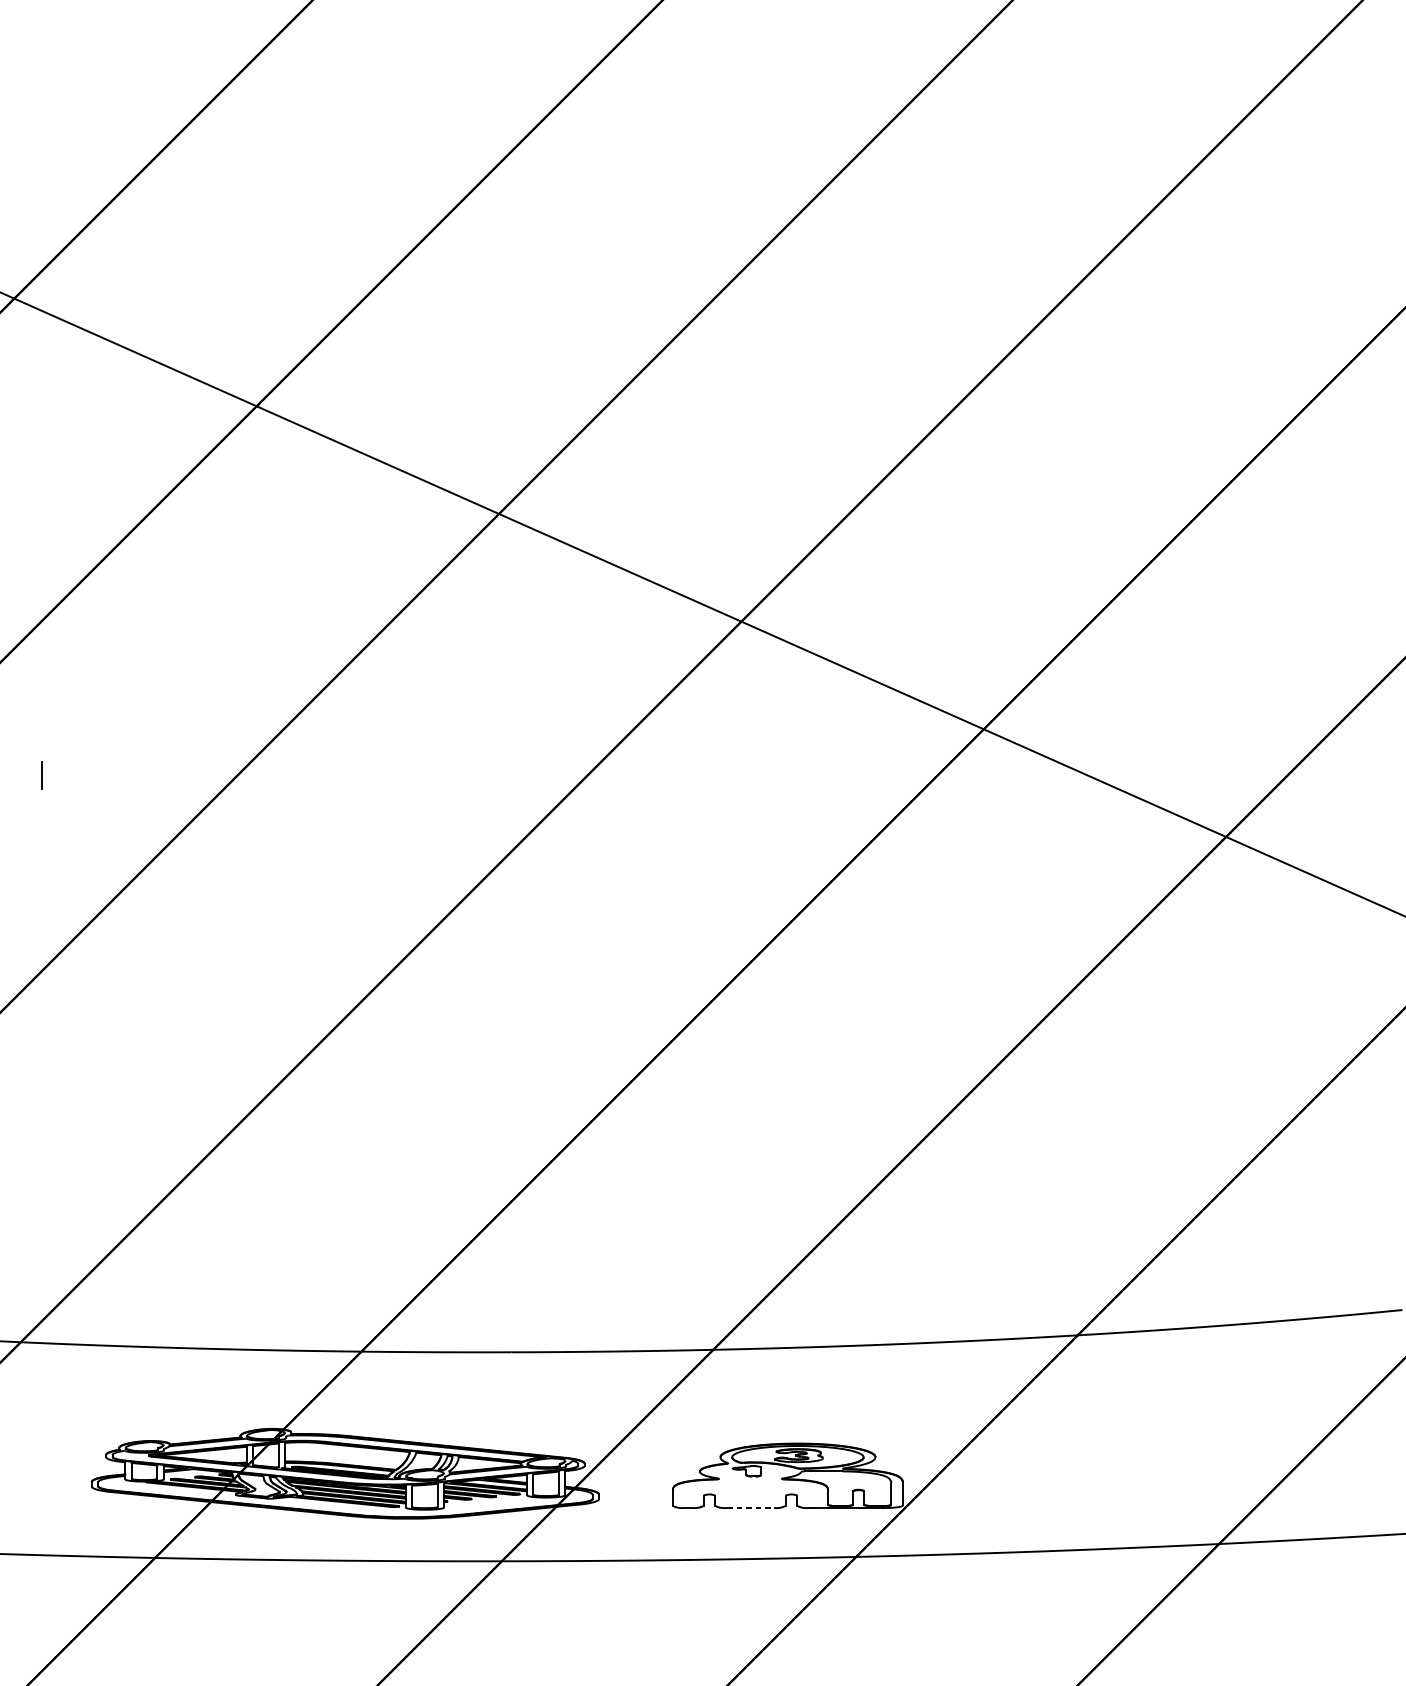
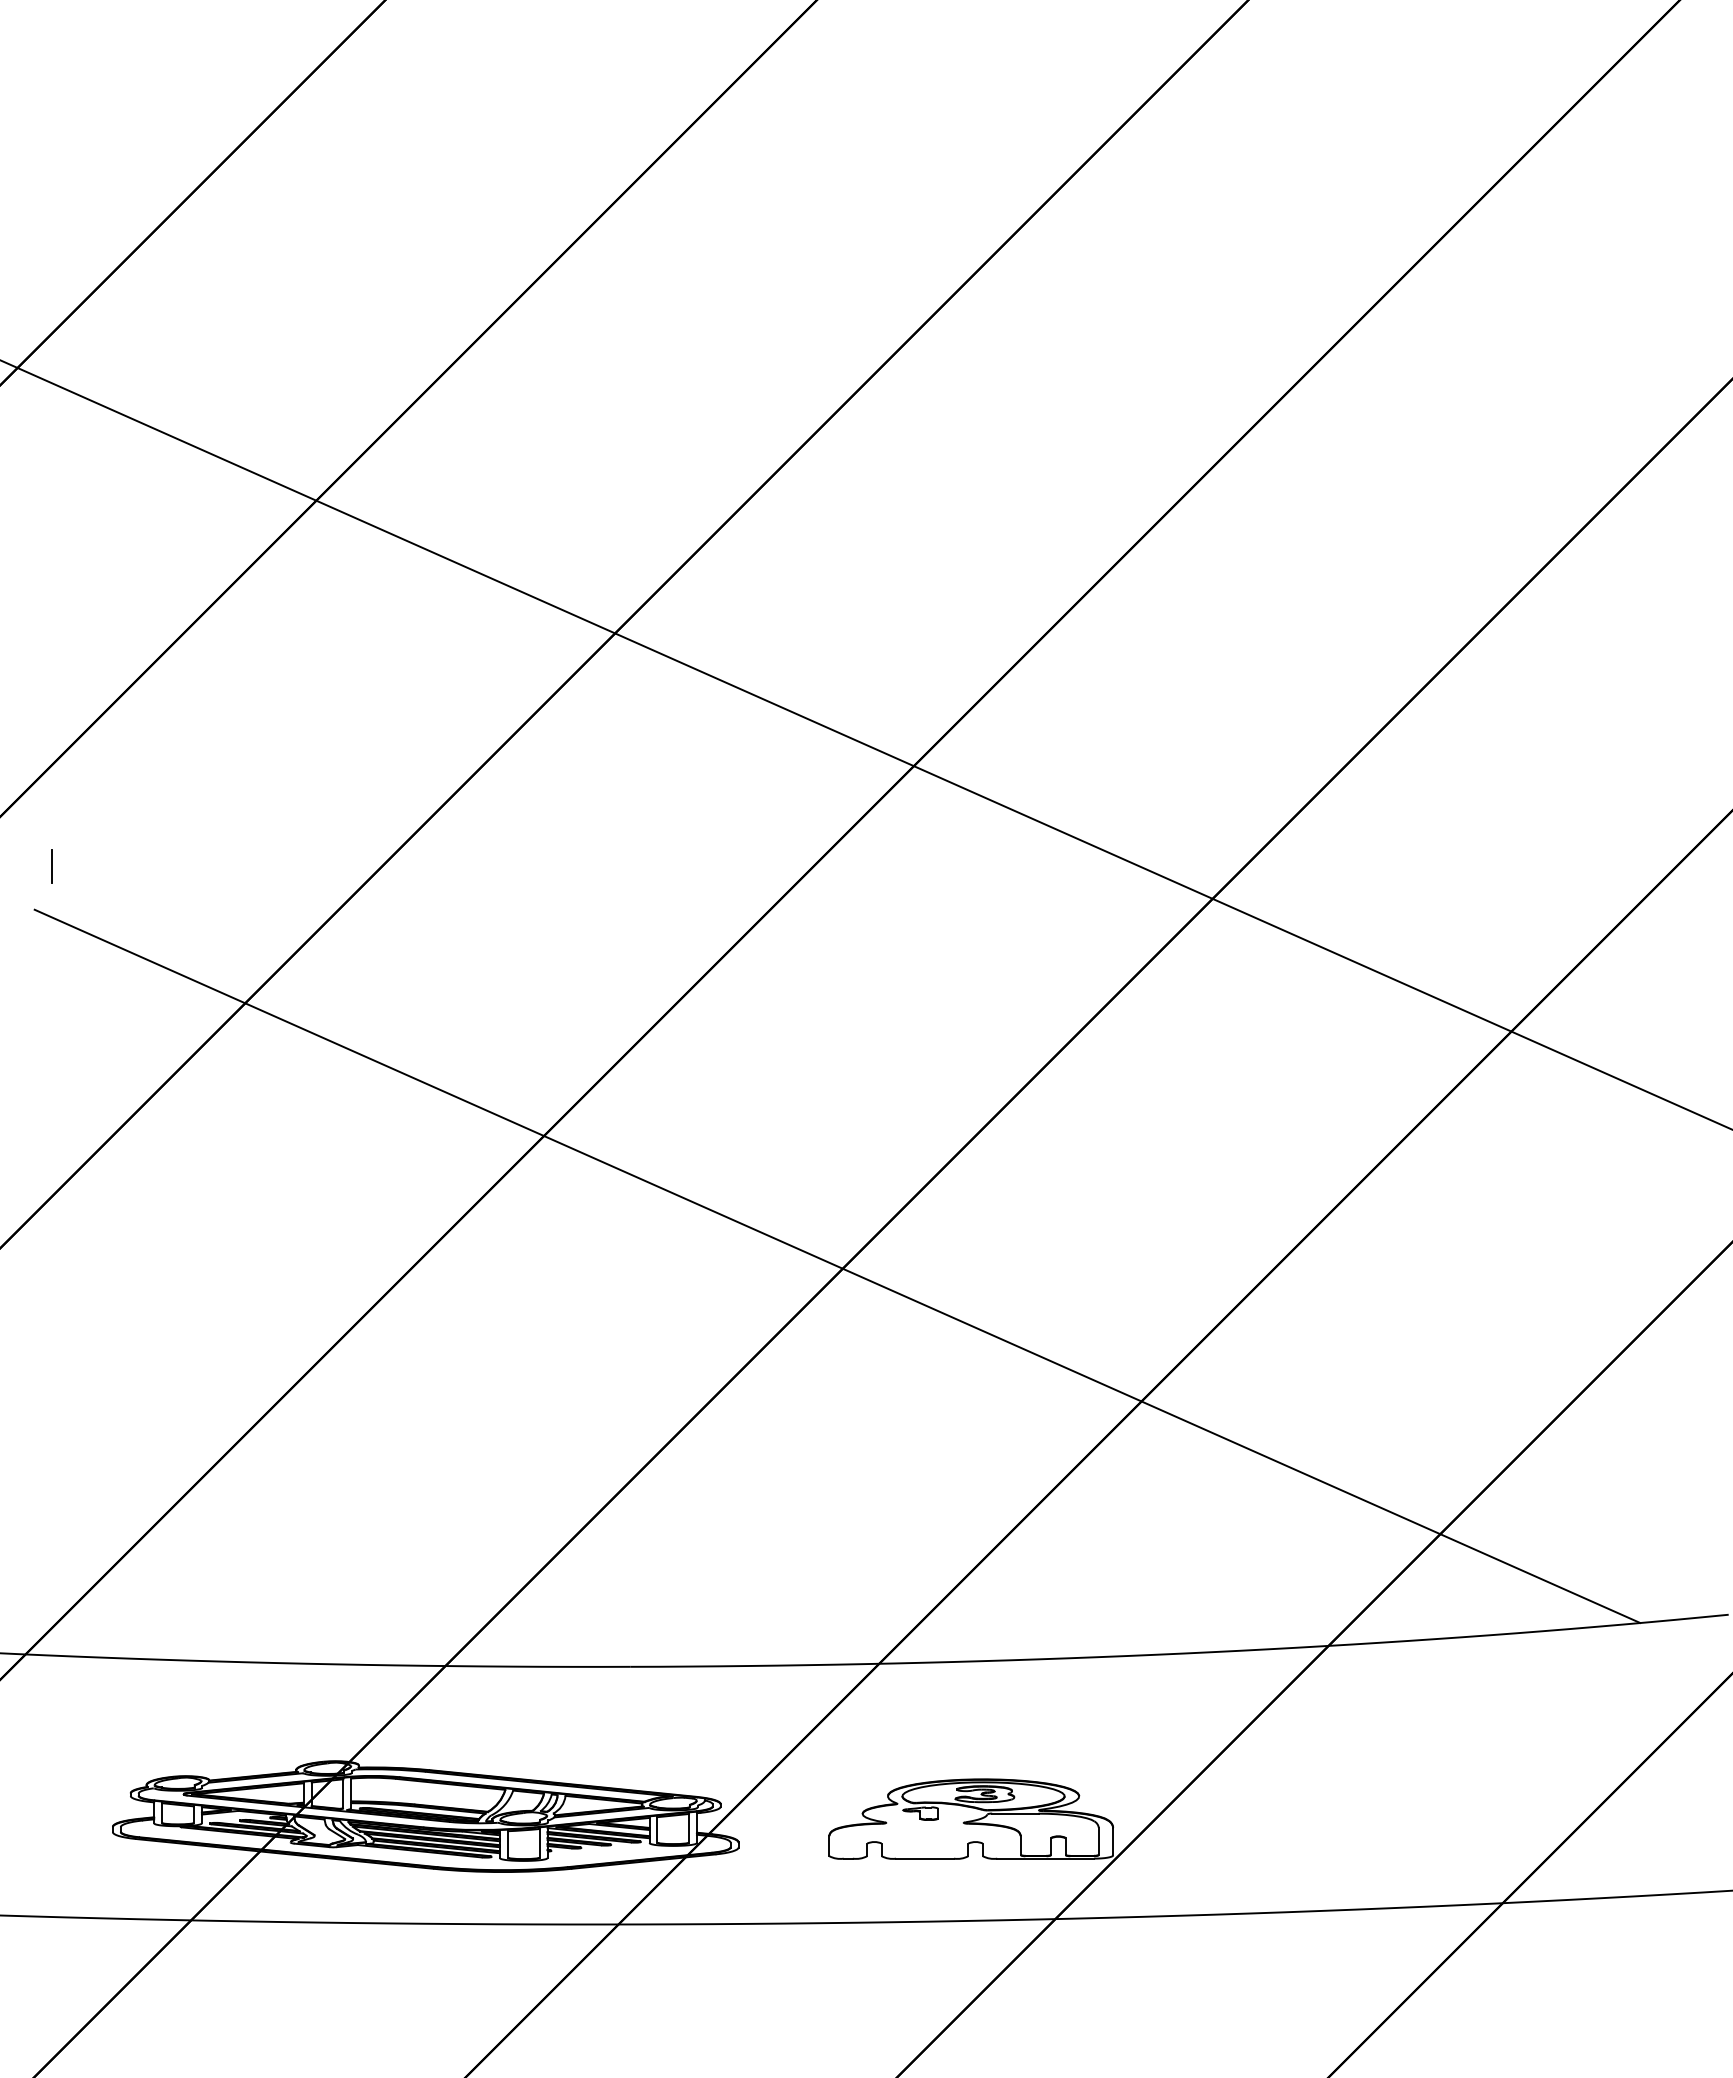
line: (41, 776) -> (51, 866), moved
line: (679, 1027) -> (837, 1266), added
line: (750, 1507) -> (925, 1858), dashed -> solid

